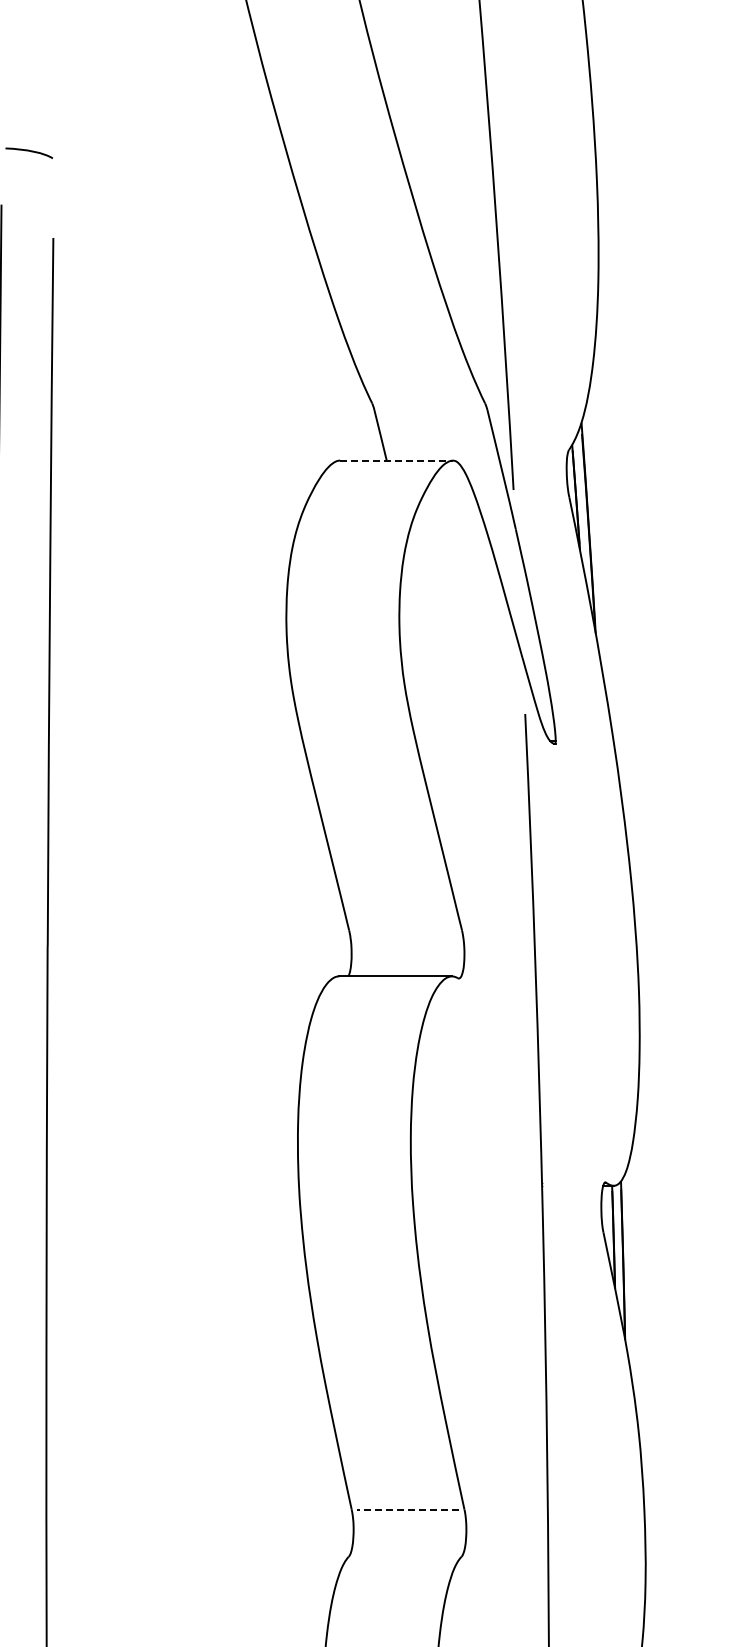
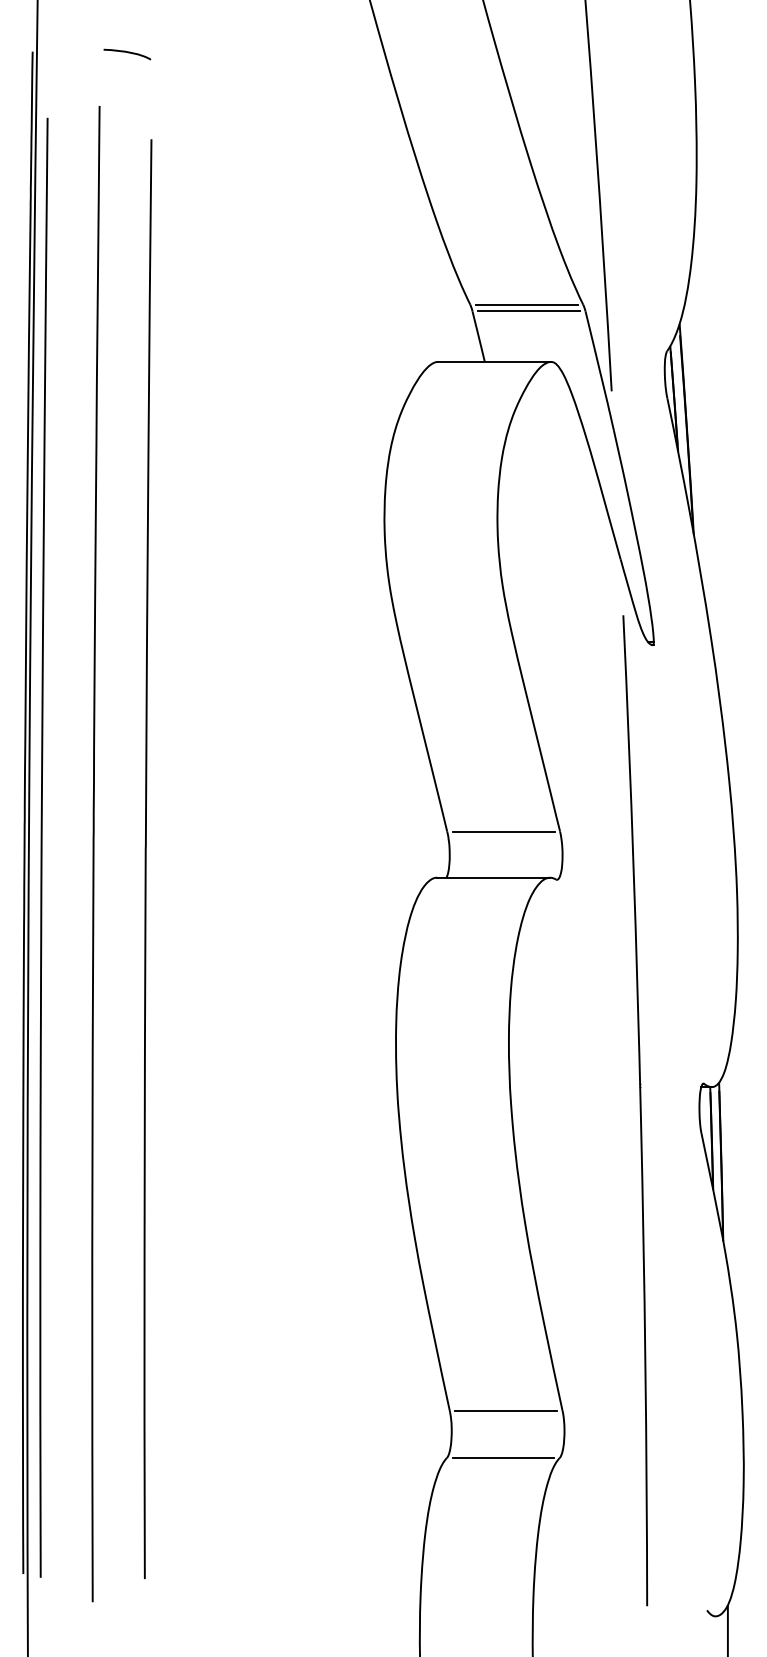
line: (428, 403) -> (526, 304), added
line: (430, 410) -> (528, 311), added
line: (396, 460) -> (494, 361), dashed -> solid
line: (405, 930) -> (503, 831), added
line: (408, 1509) -> (506, 1410), dashed -> solid
line: (404, 1557) -> (502, 1458), added

